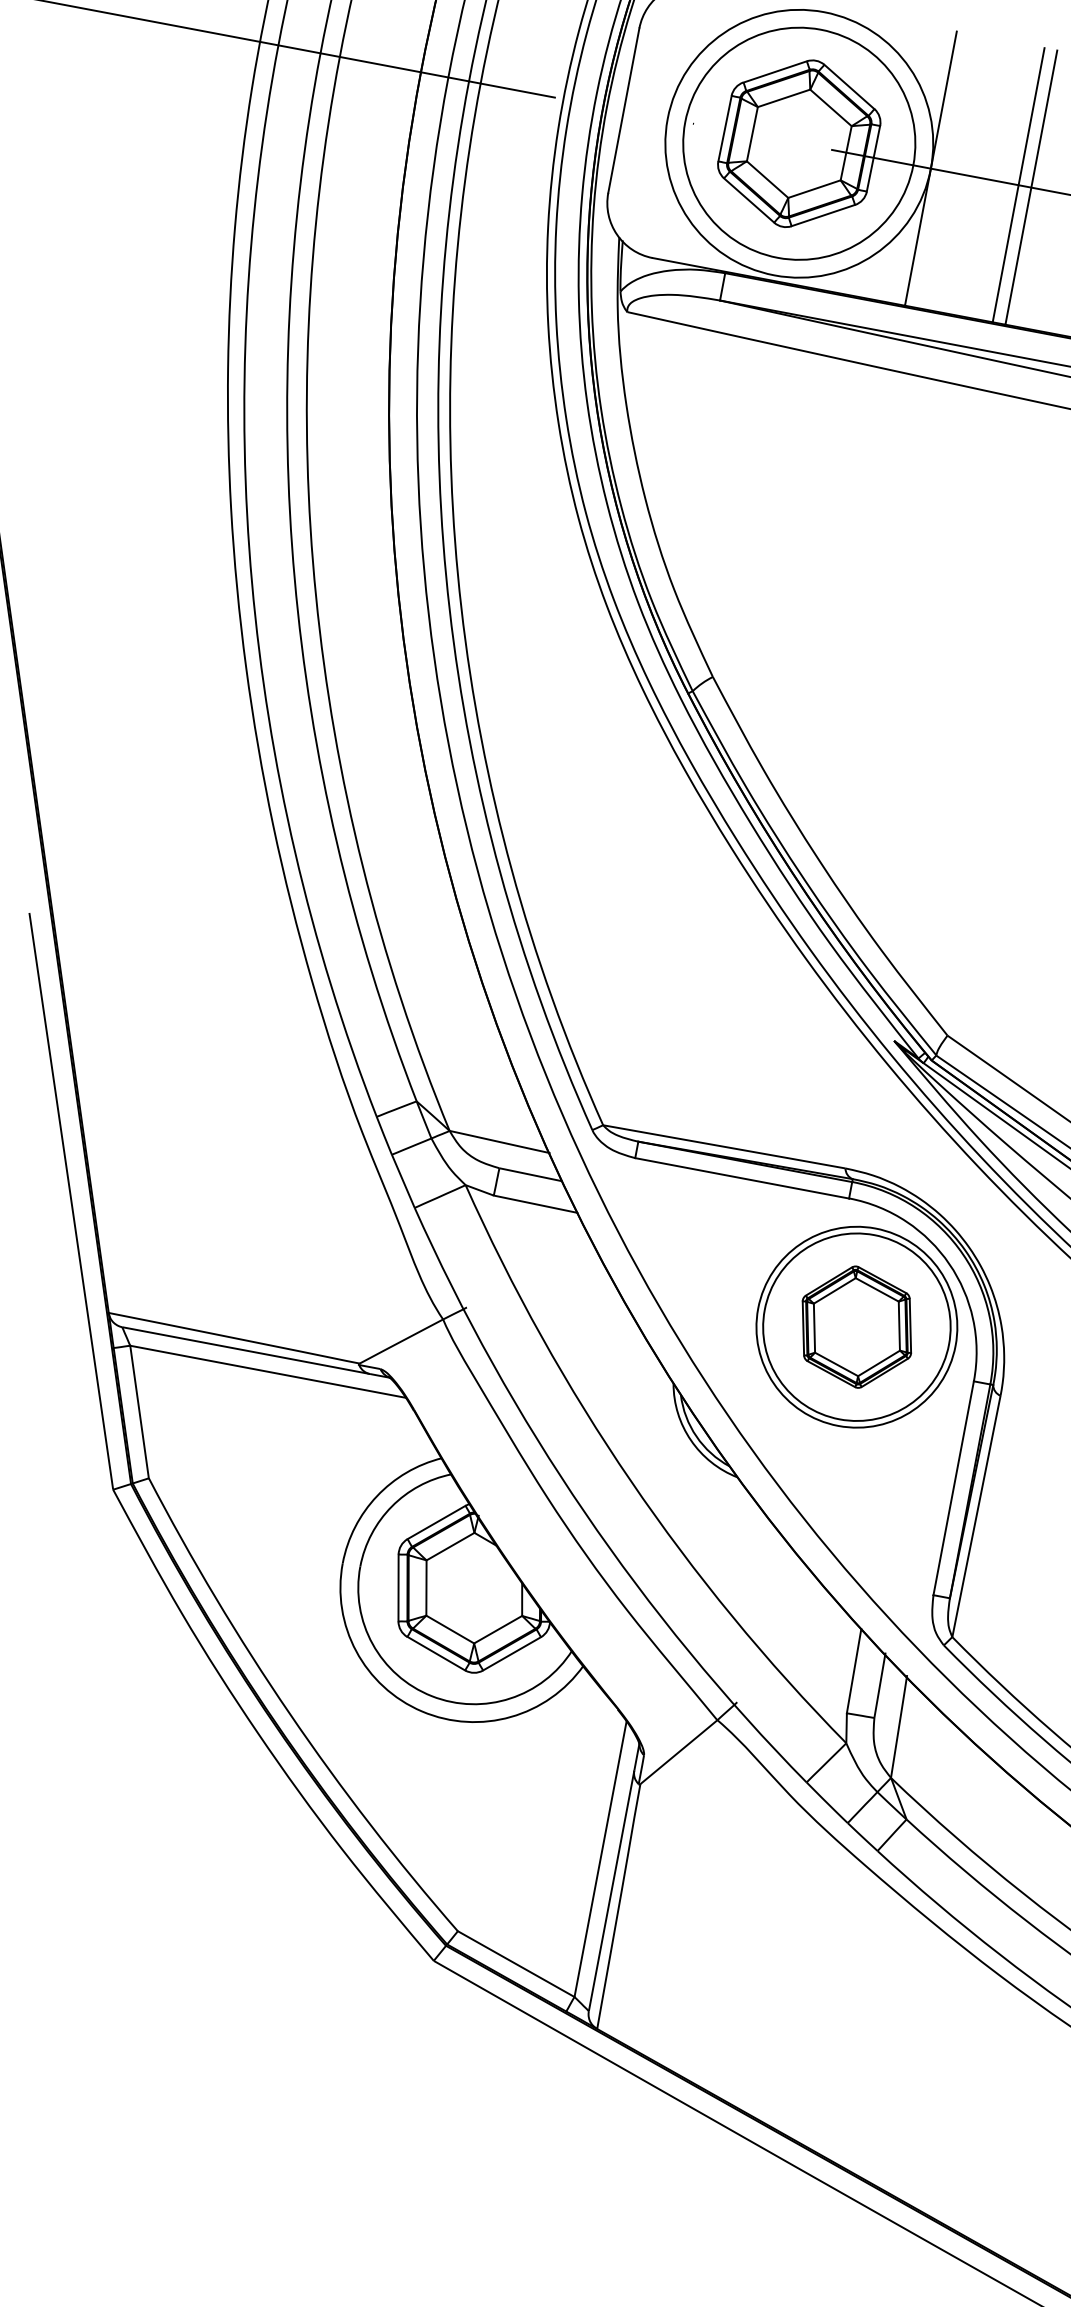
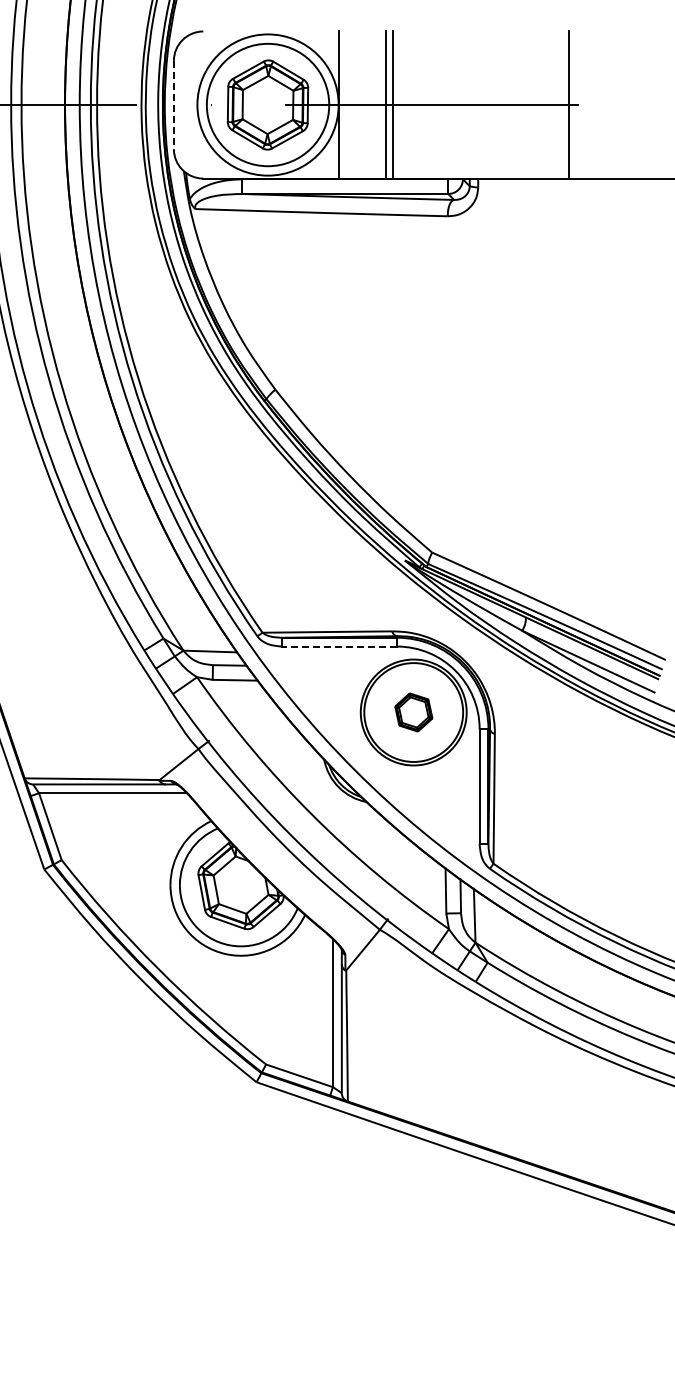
line: (622, 111) -> (173, 105), solid -> dashed
line: (741, 1178) -> (339, 646), solid -> dashed
part: (856, 1327) -> (413, 712), size x0.6

